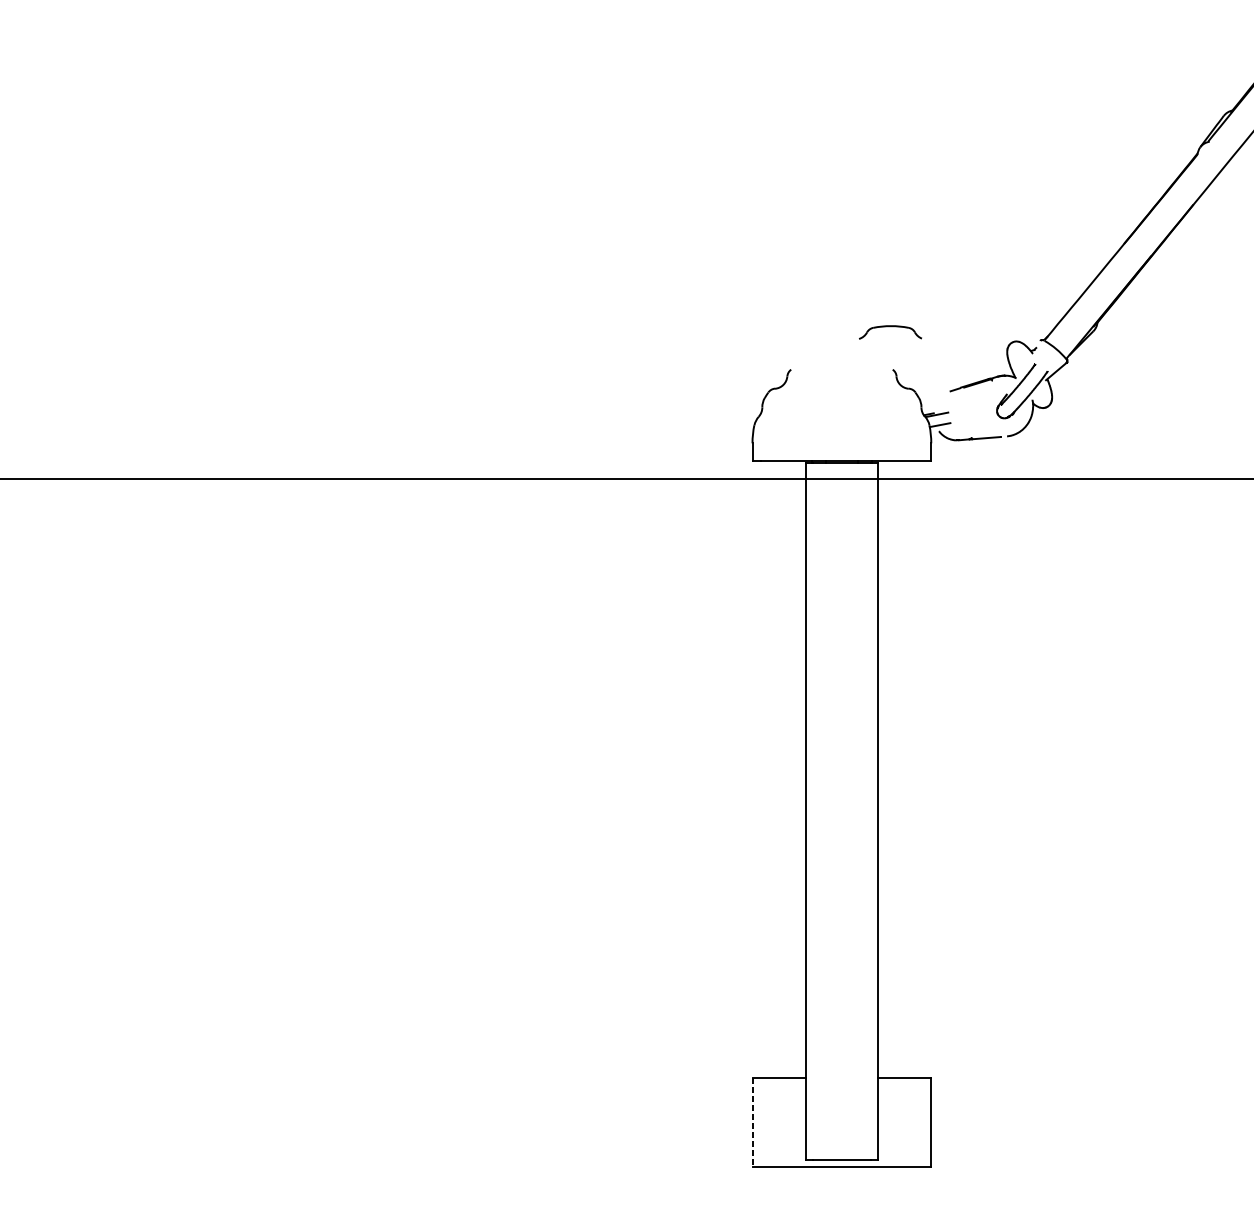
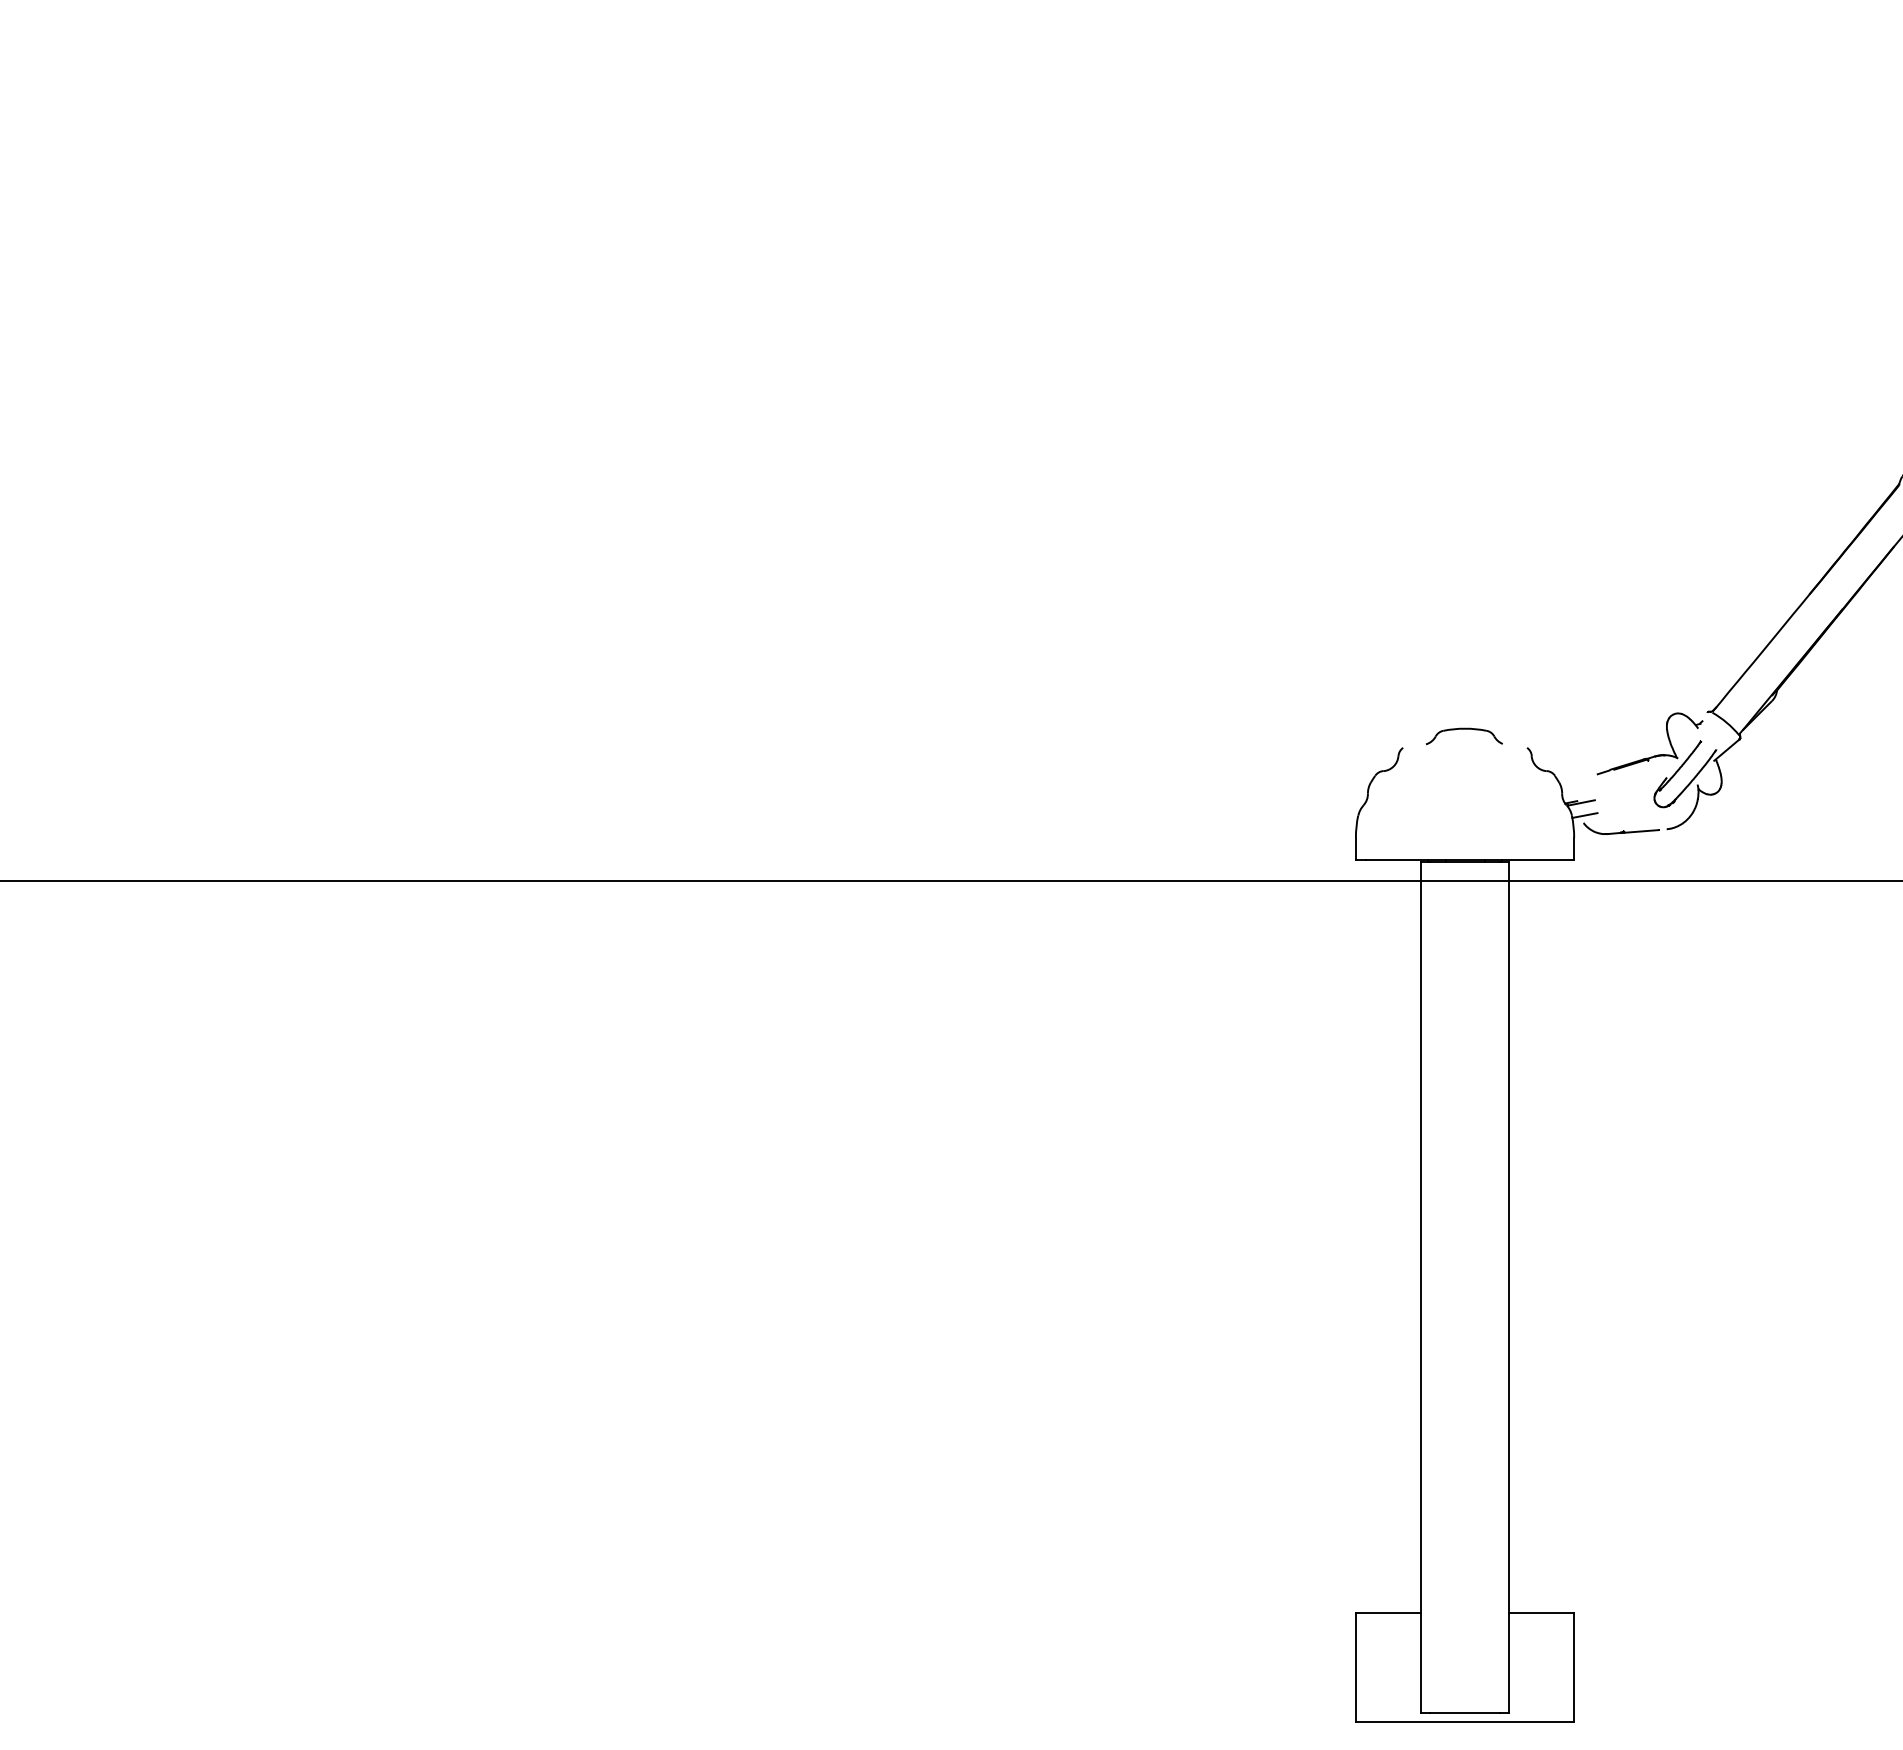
part: (889, 326) -> (1463, 729), moved
line: (752, 1123) -> (1355, 1667), dashed -> solid

